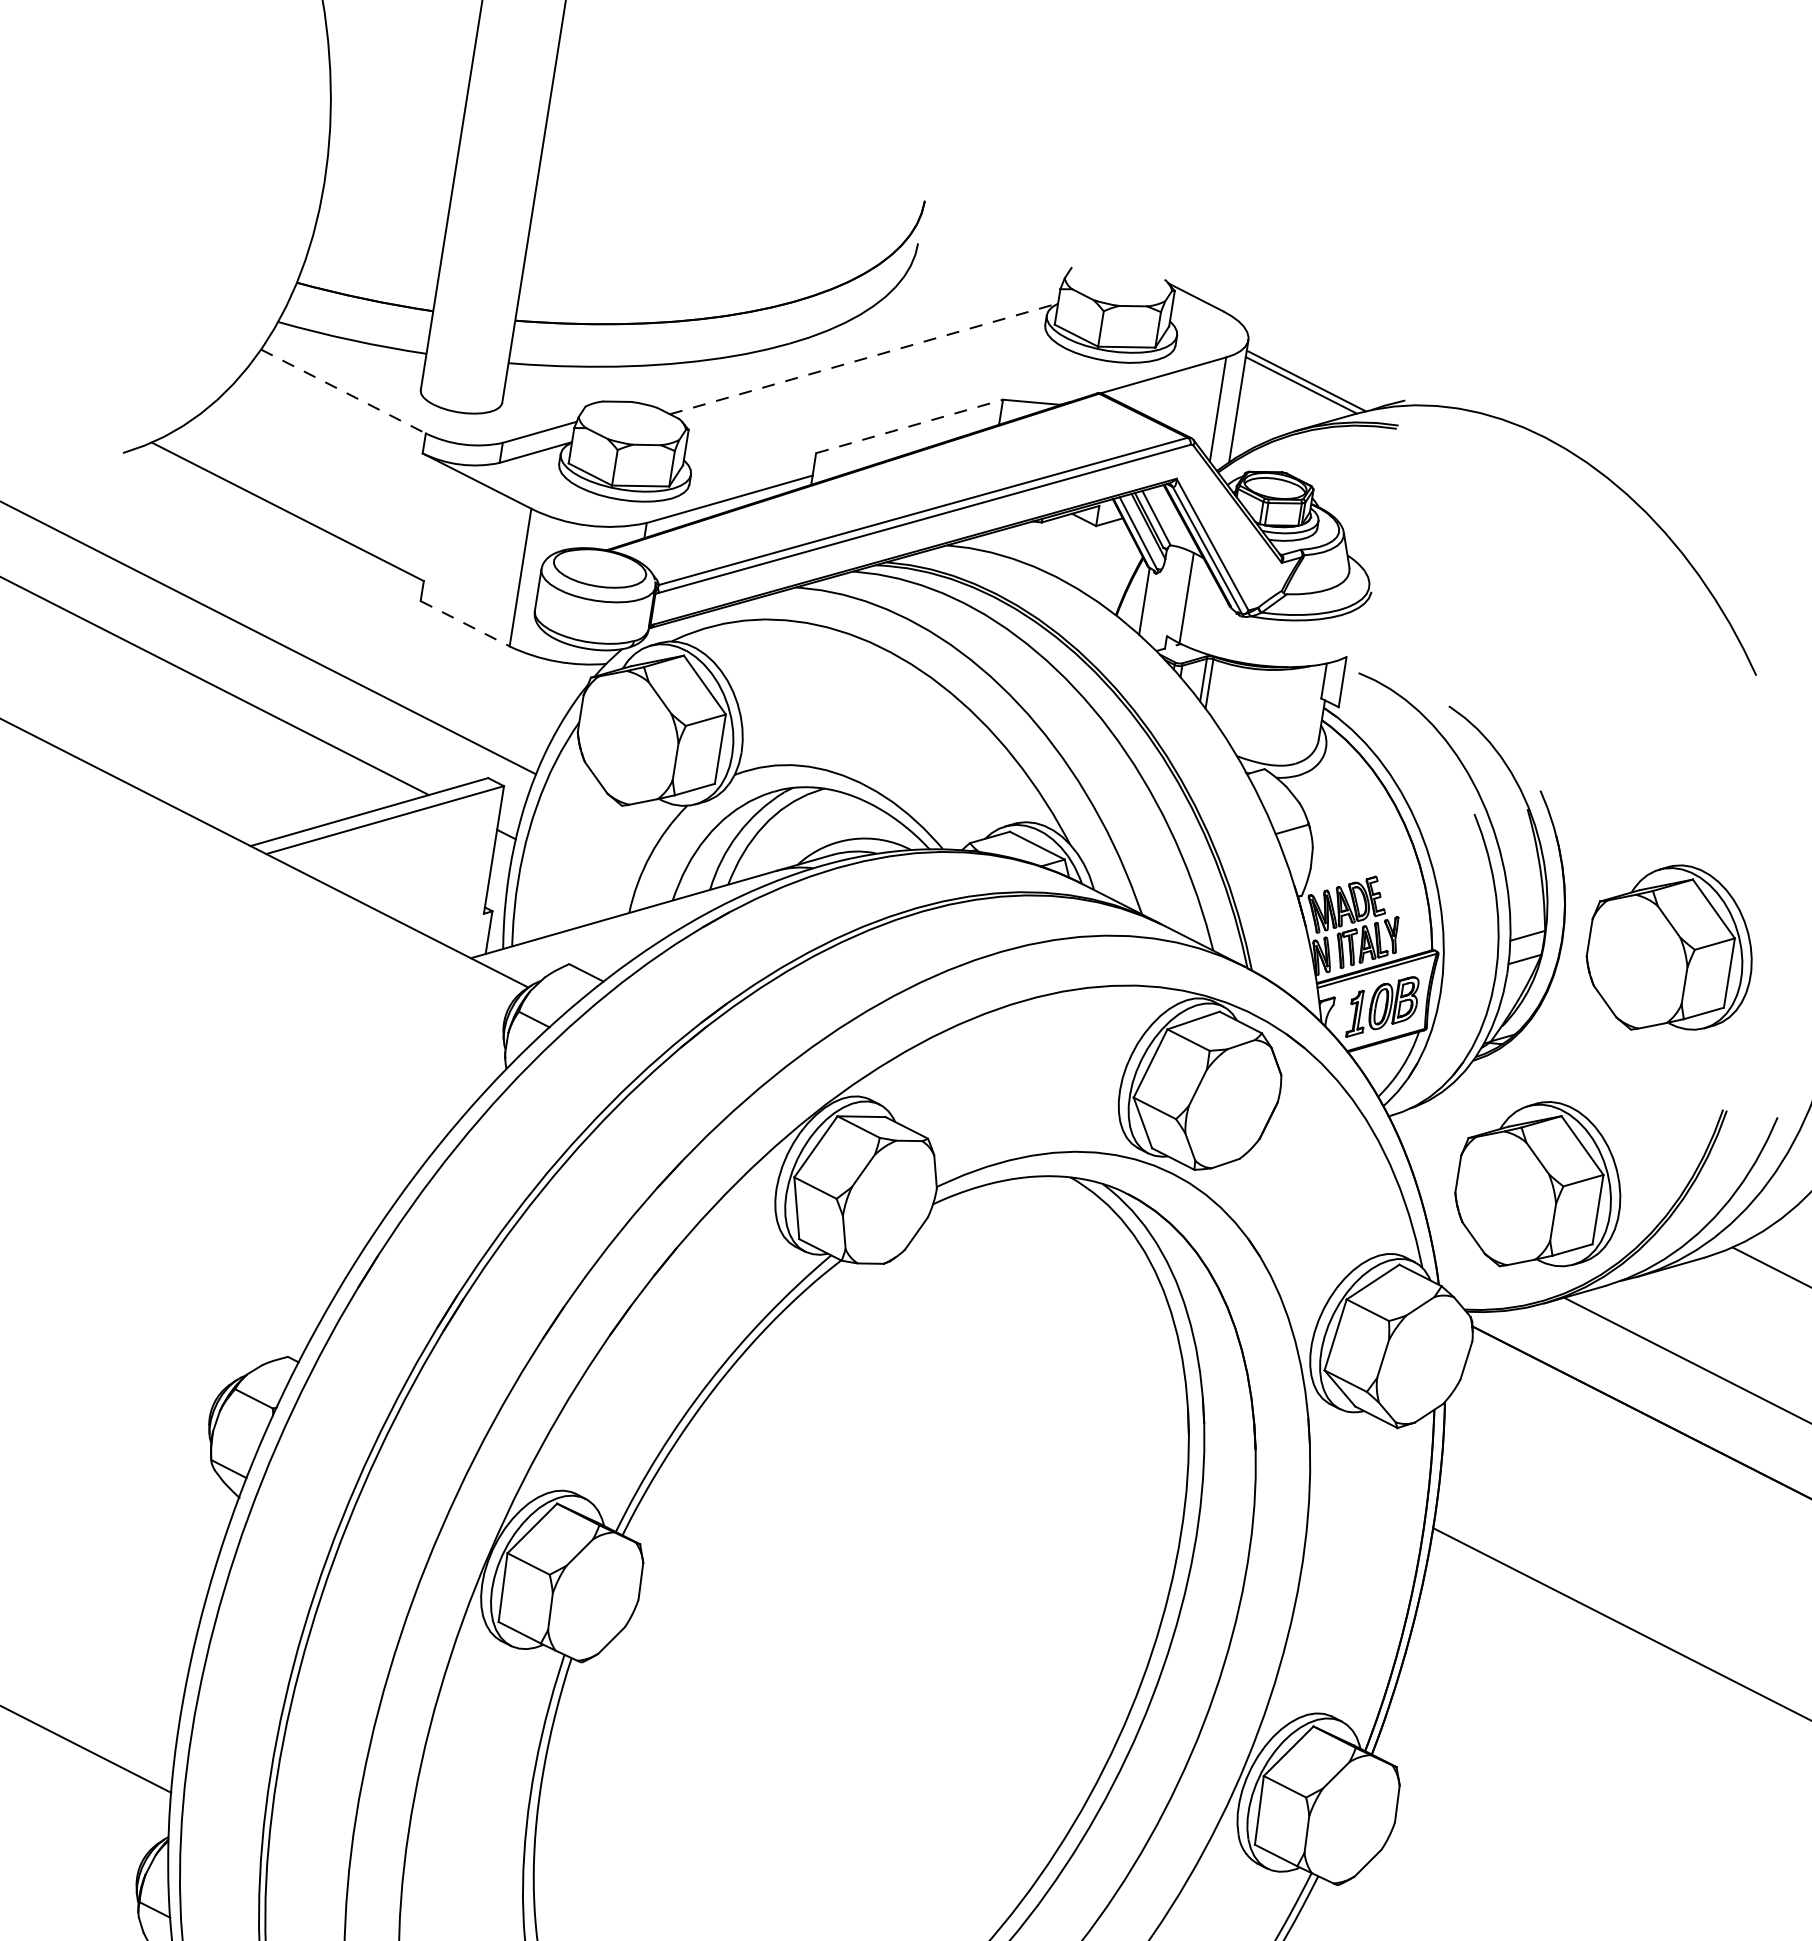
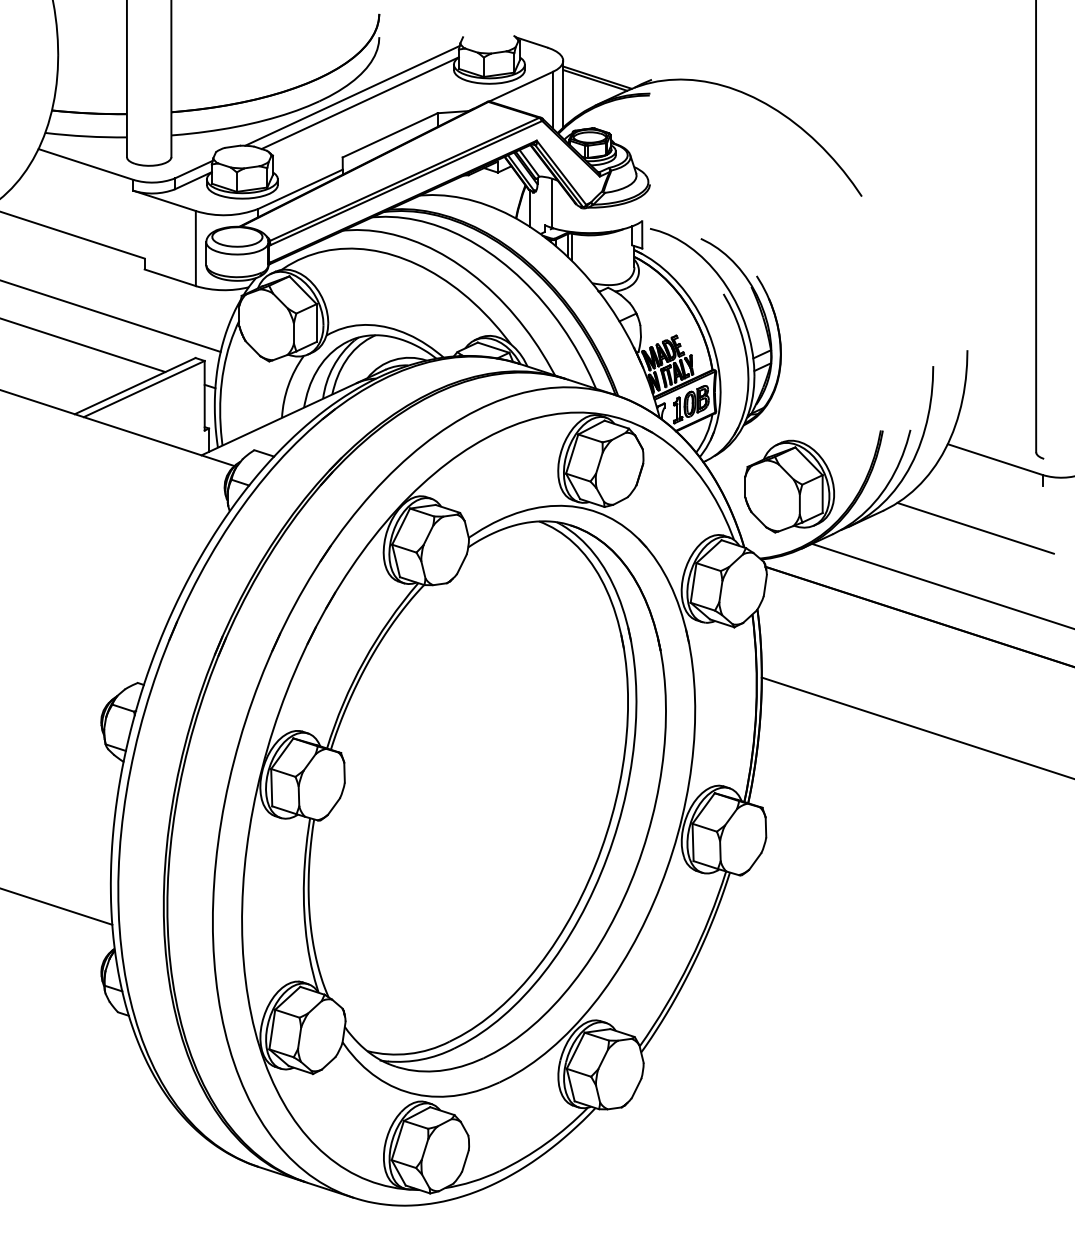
line: (852, 342) -> (352, 95), added
line: (864, 359) -> (360, 103), dashed -> solid
line: (342, 391) -> (85, 164), dashed -> solid
line: (910, 426) -> (390, 135), dashed -> solid
line: (465, 623) -> (170, 277), dashed -> solid
part: (1670, 949) -> (839, 349), removed

